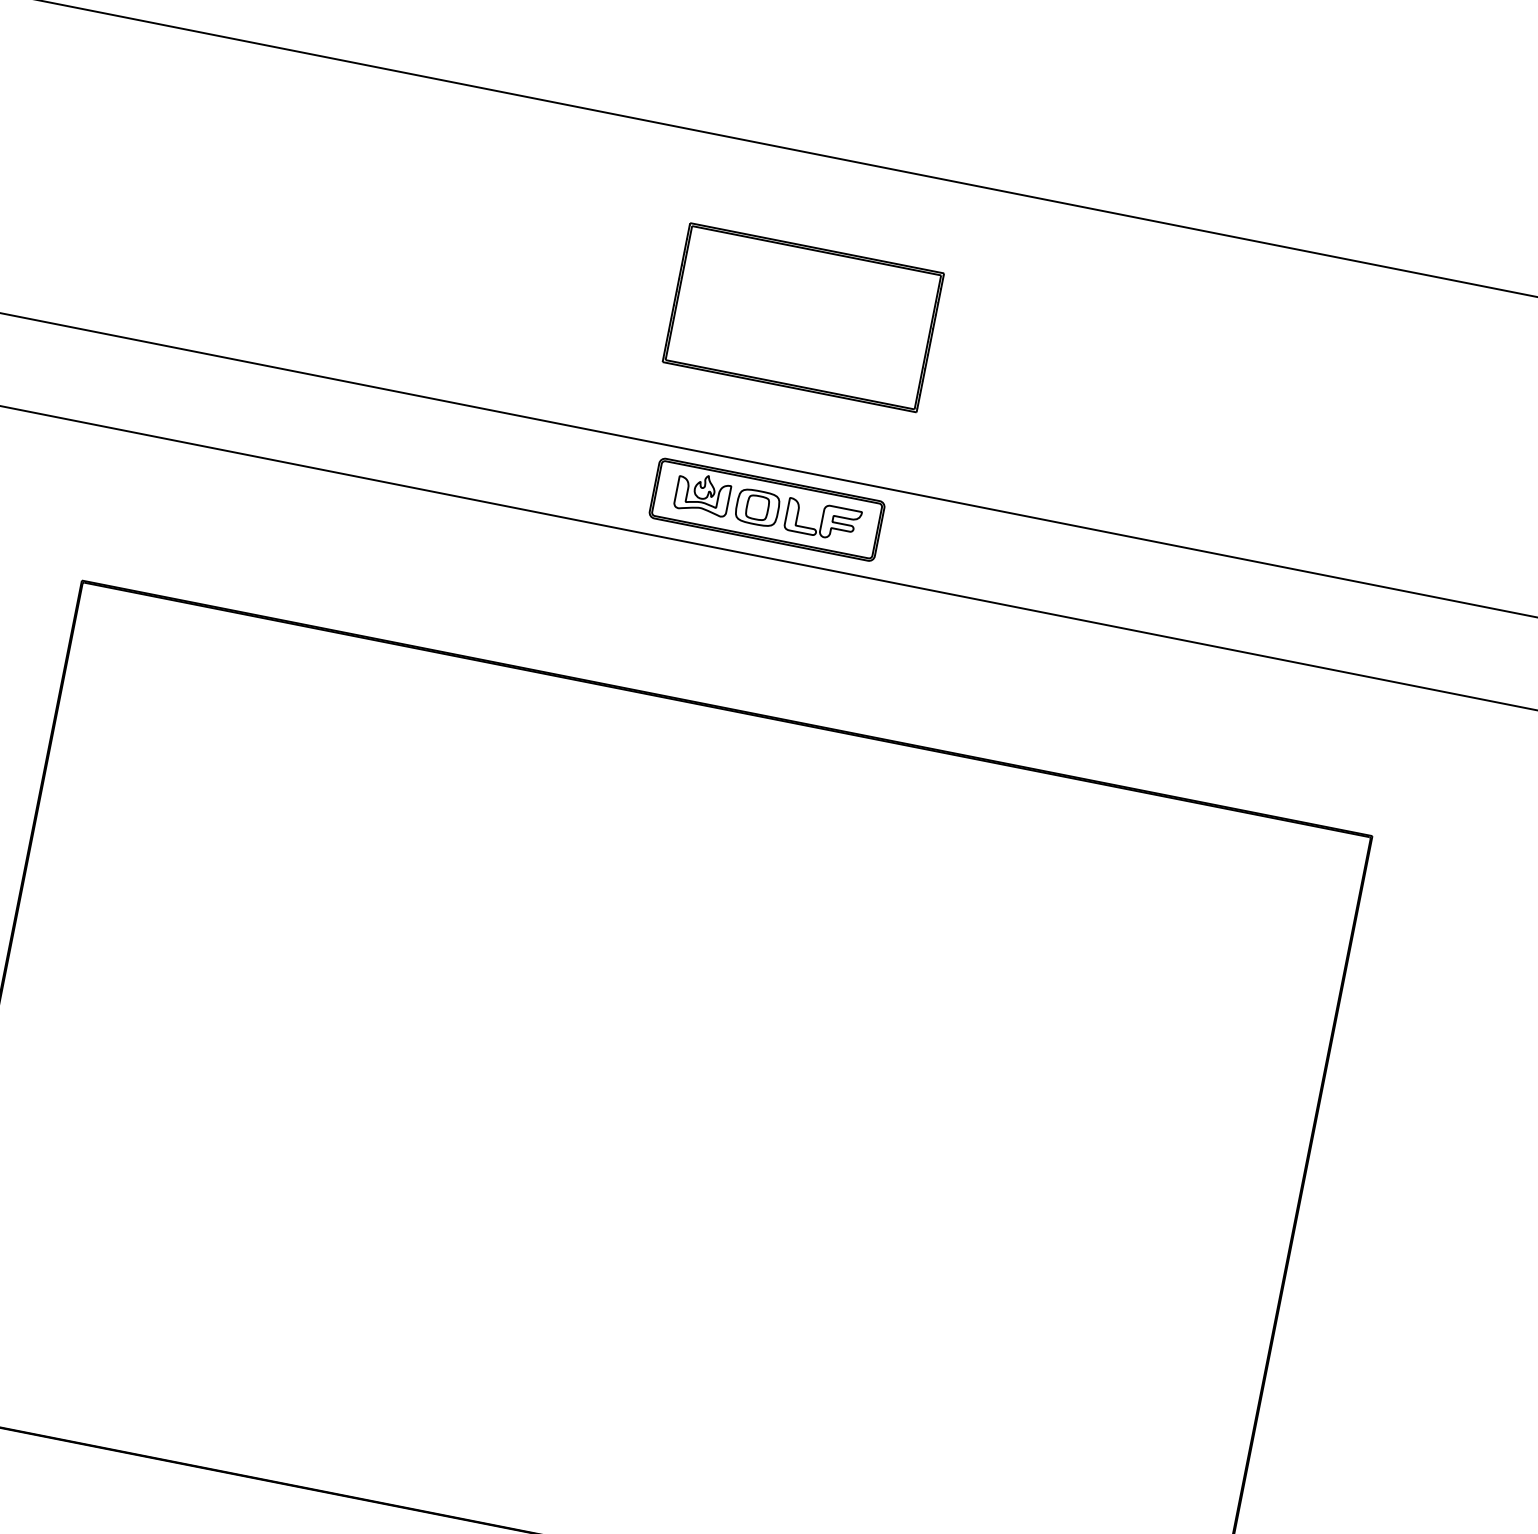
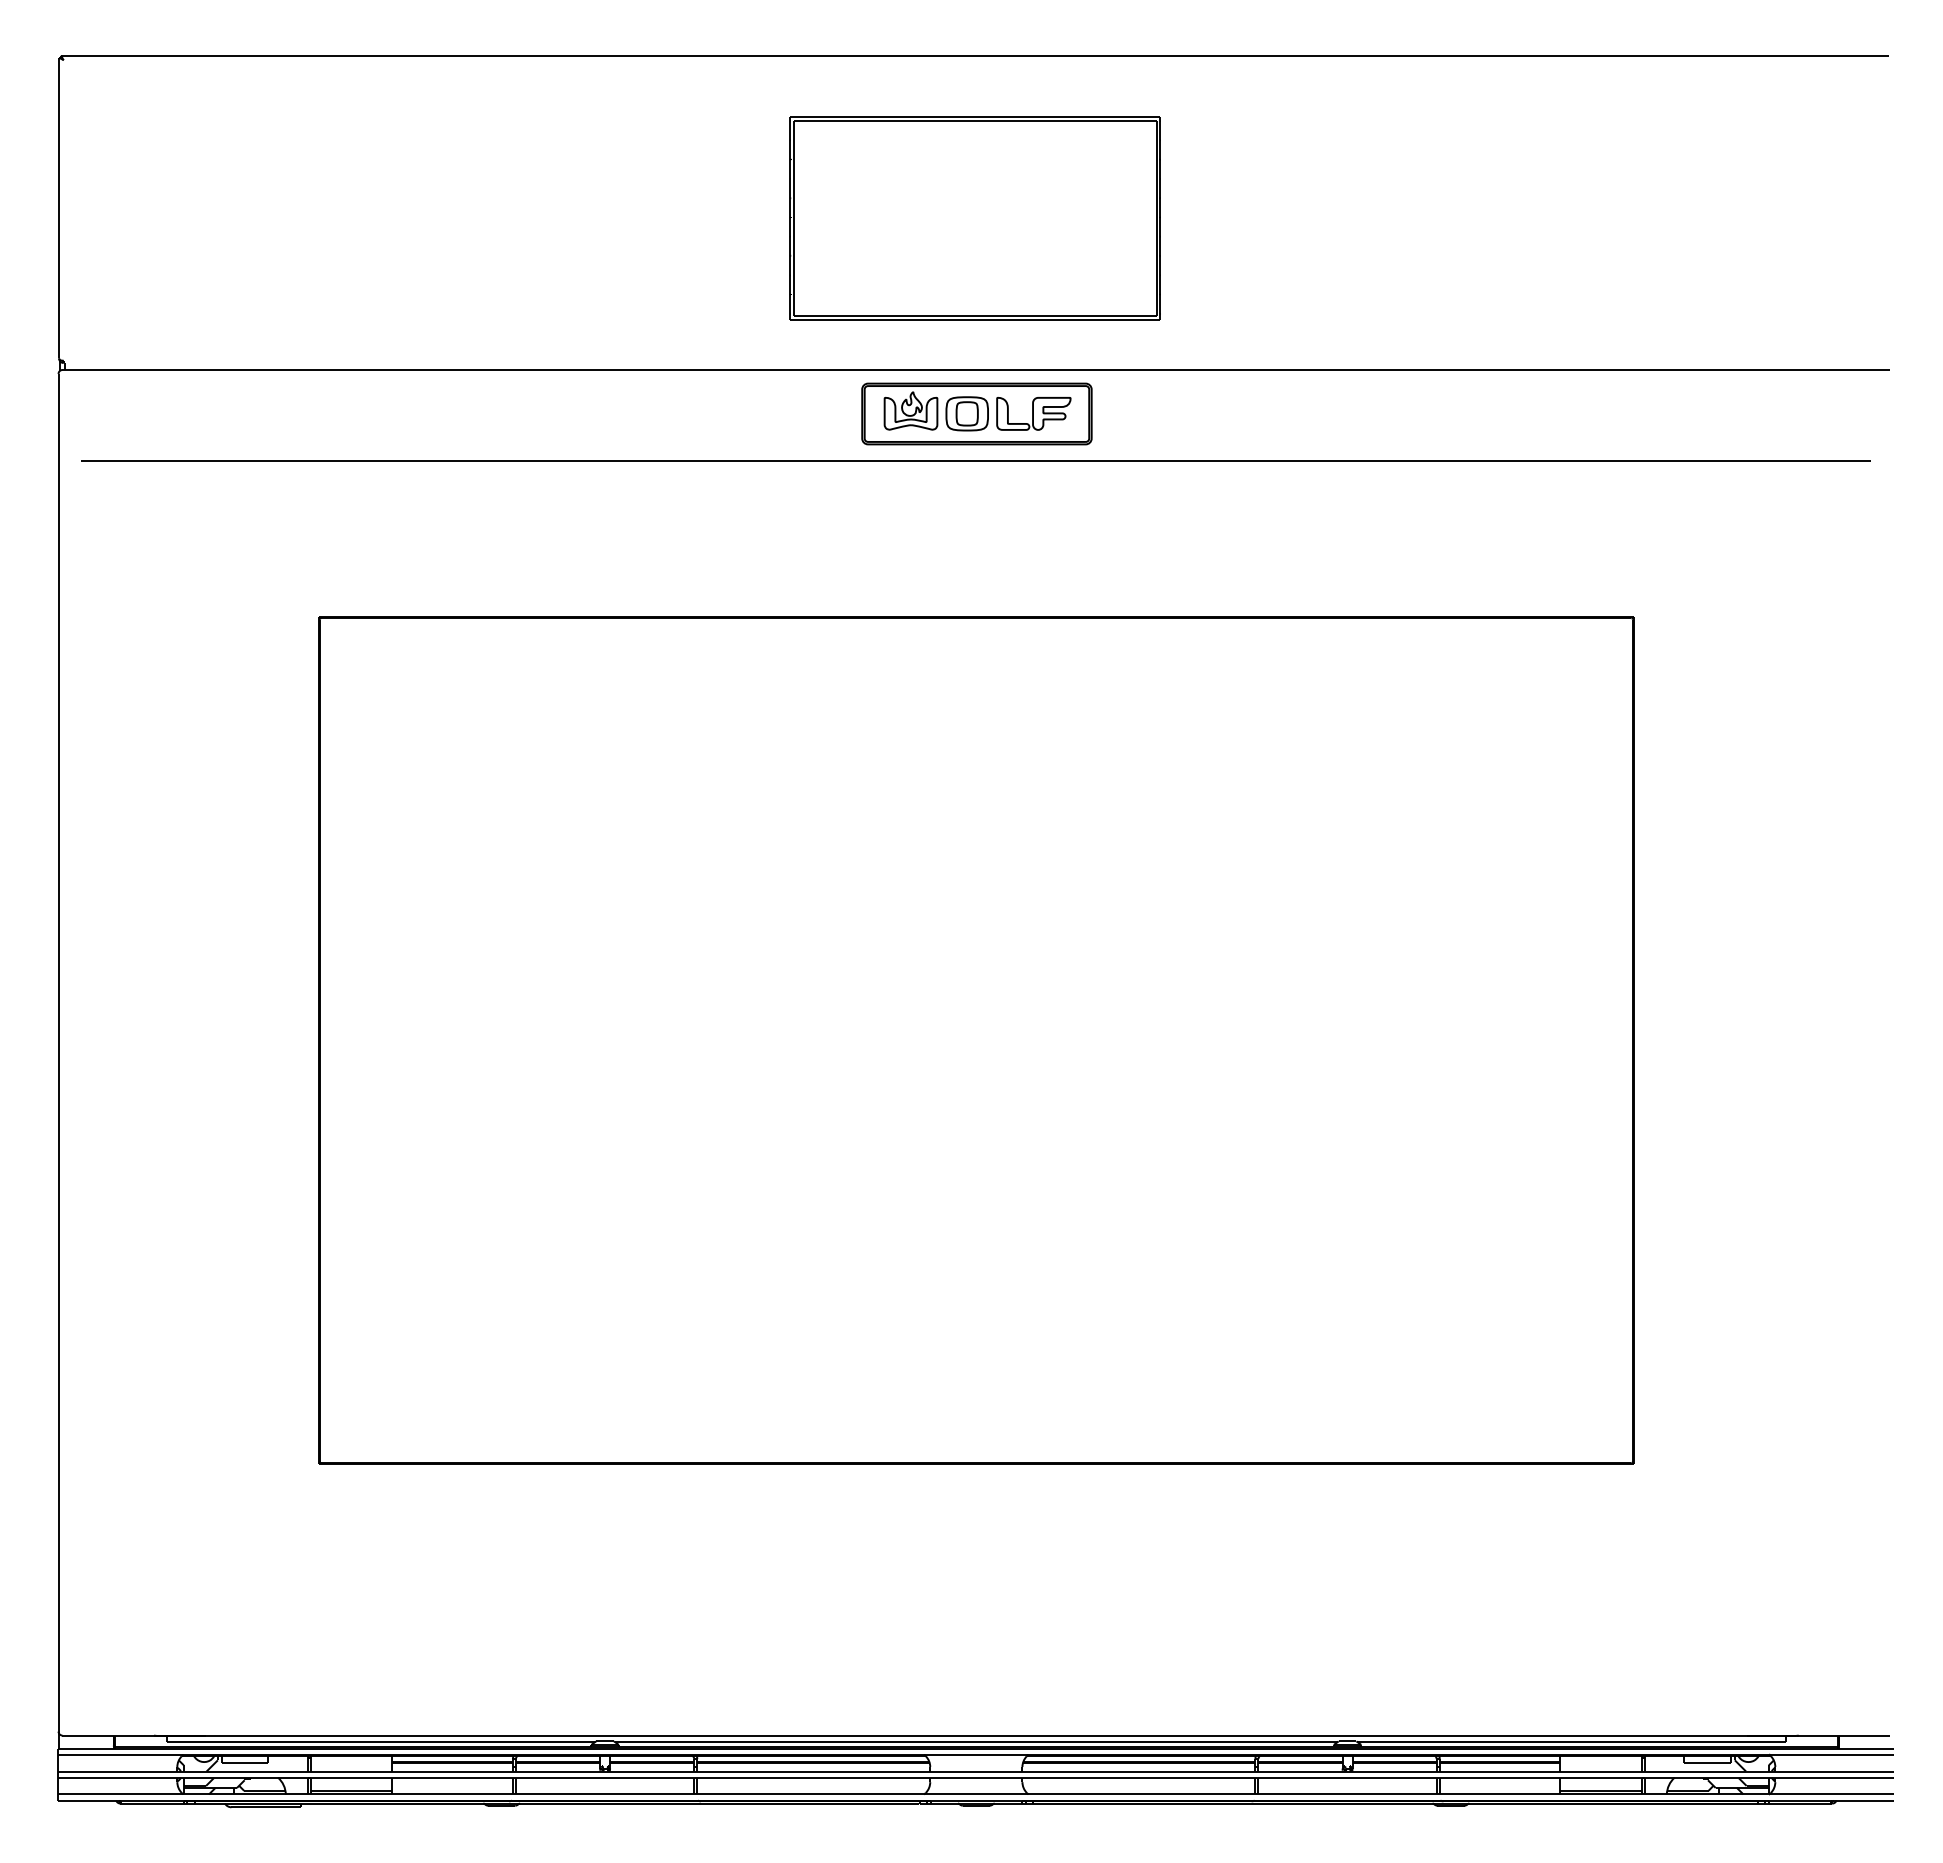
part: (802, 317) -> (974, 218), size x1.43

